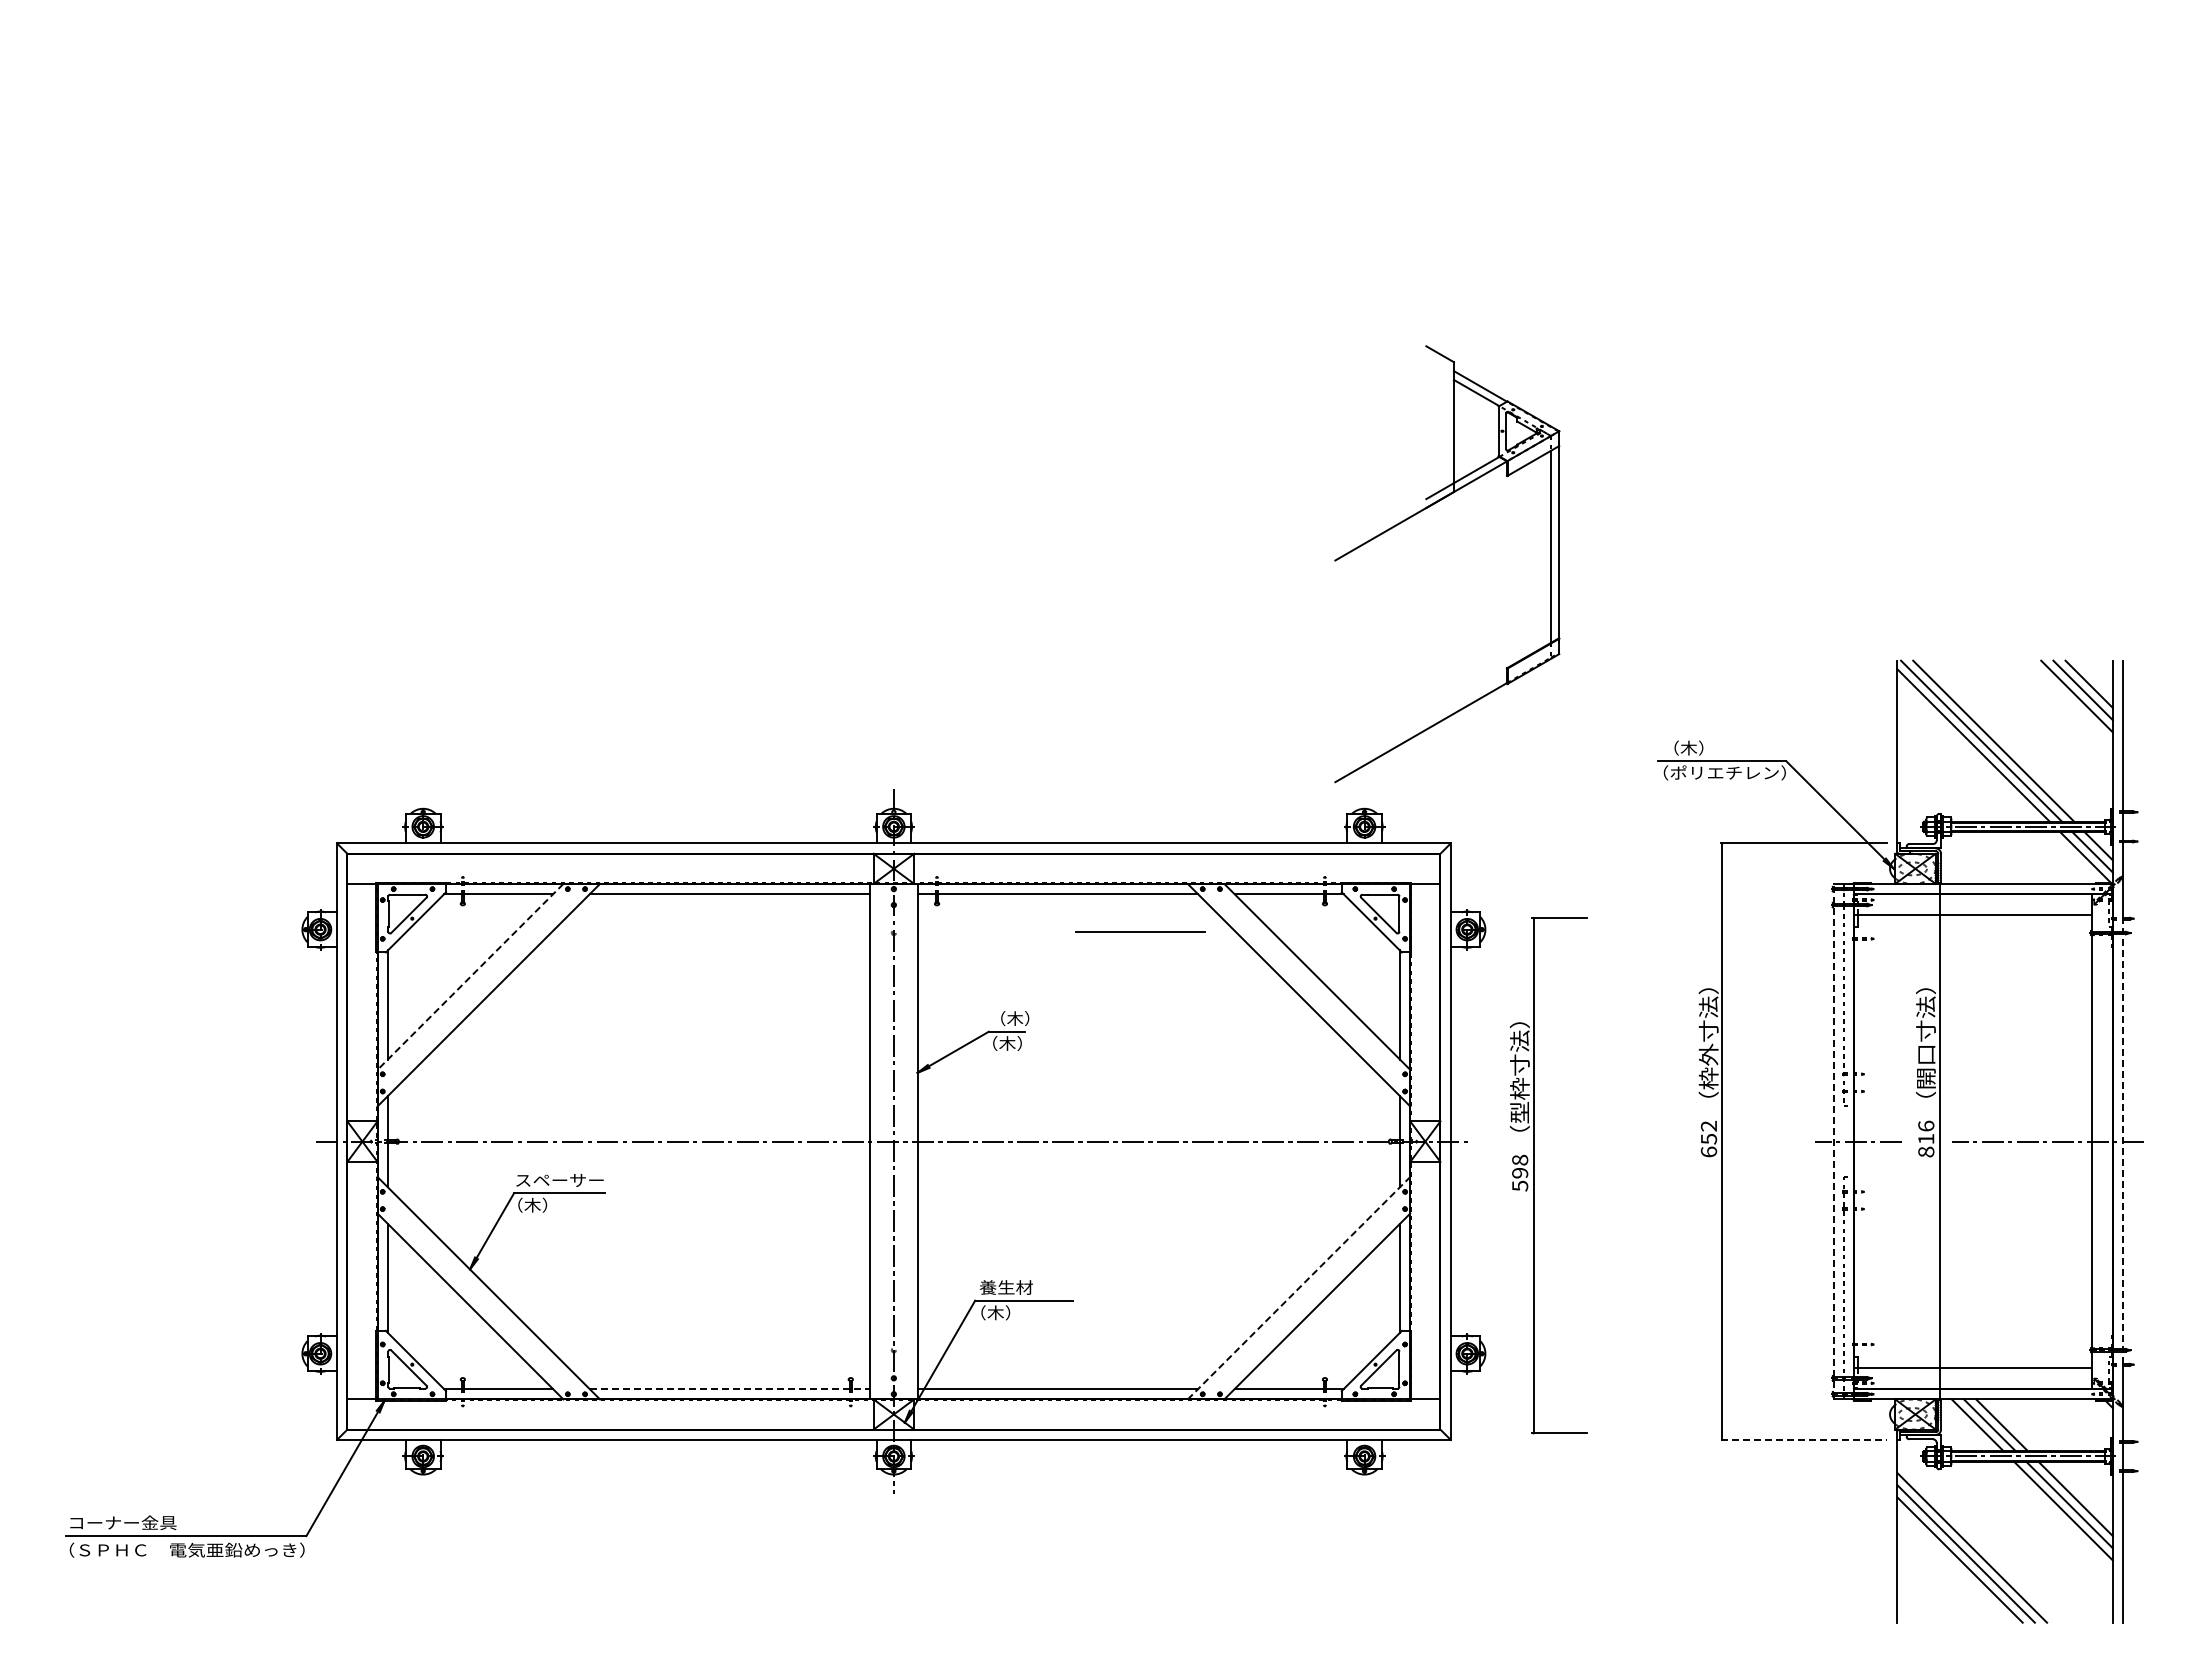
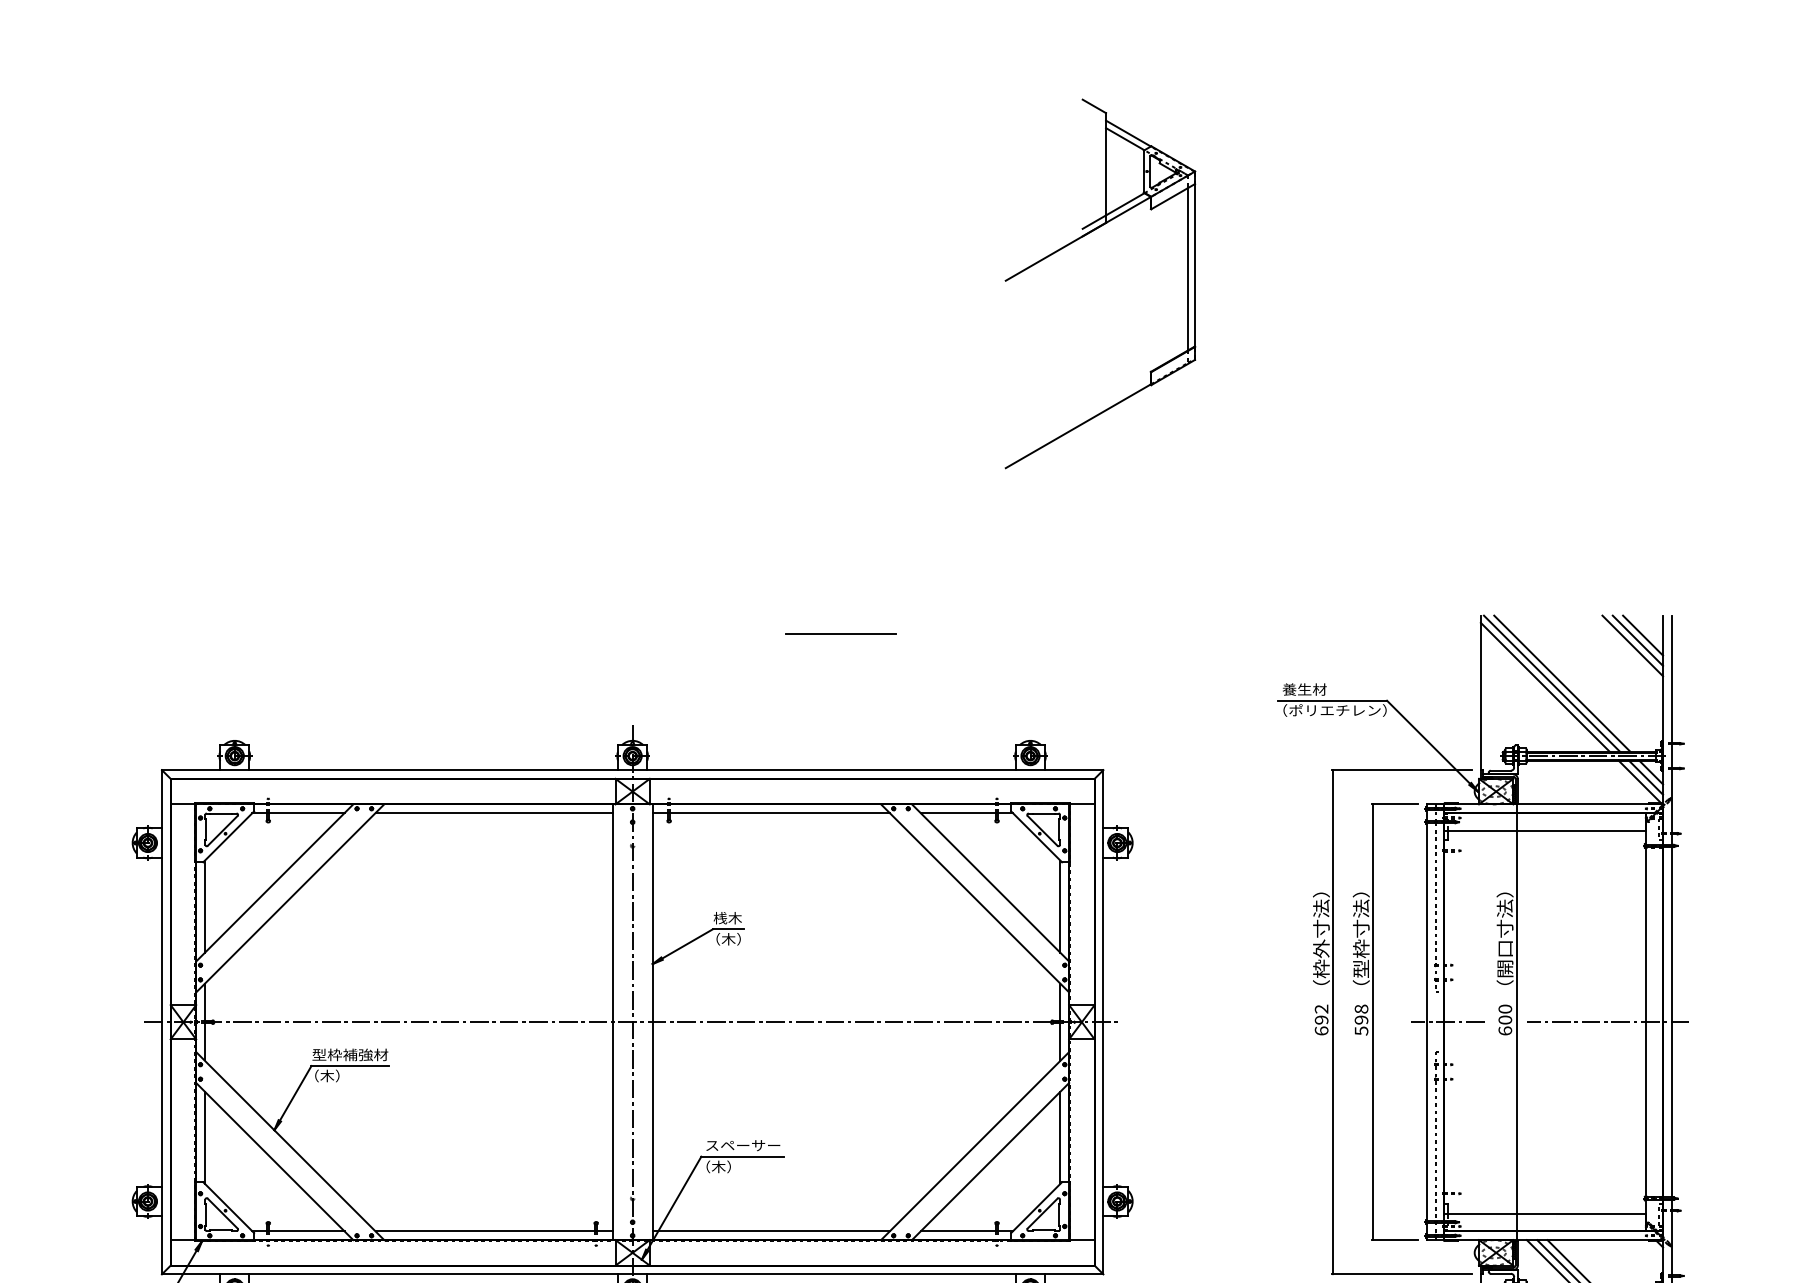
part: (1417, 514) -> (1075, 241), moved
text: (1688, 747) -> (1304, 689), （木） -> 養生材
line: (1140, 931) -> (841, 633), moved
line: (470, 977) -> (274, 883), dashed -> solid
text: (1009, 1018) -> (730, 918), （木） -> 桟木
text: (1926, 1138) -> (1505, 1019), 816 -> 600
text: (1708, 1139) -> (1321, 1020), 652 -> 692
line: (1833, 1141) -> (1426, 1022), dashed -> solid
line: (2123, 1141) -> (1672, 1022), dashed -> solid
part: (1534, 1175) -> (1373, 1022), moved
text: (559, 1180) -> (349, 1055), スペーサー -> 型枠補強材
text: (1023, 1287) -> (742, 1145), 養生材 -> スペーサー
line: (1299, 1287) -> (975, 1145), dashed -> solid
line: (730, 1389) -> (494, 1231), dashed -> solid
line: (1804, 1439) -> (1402, 1273), dashed -> solid

